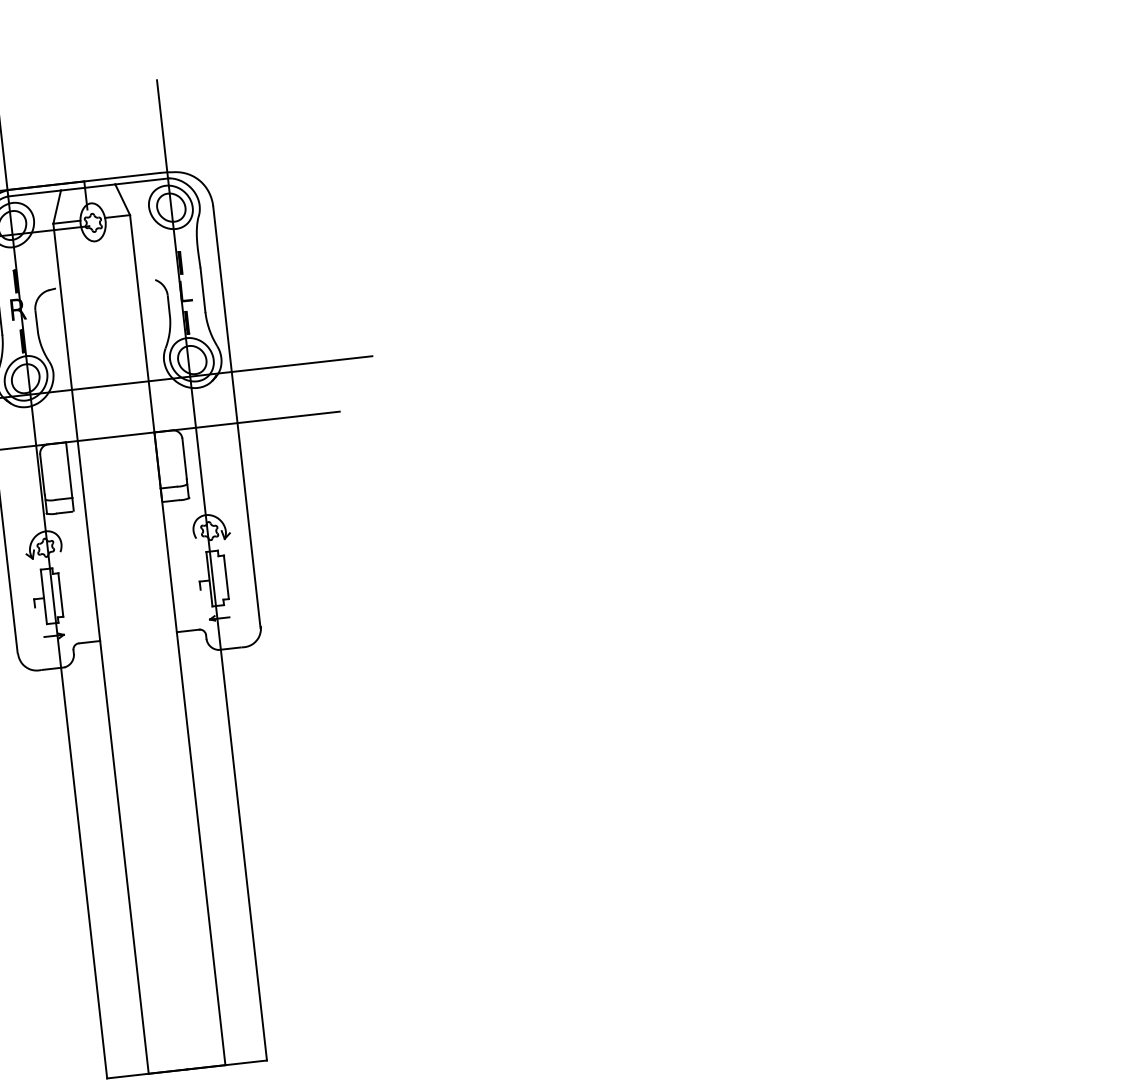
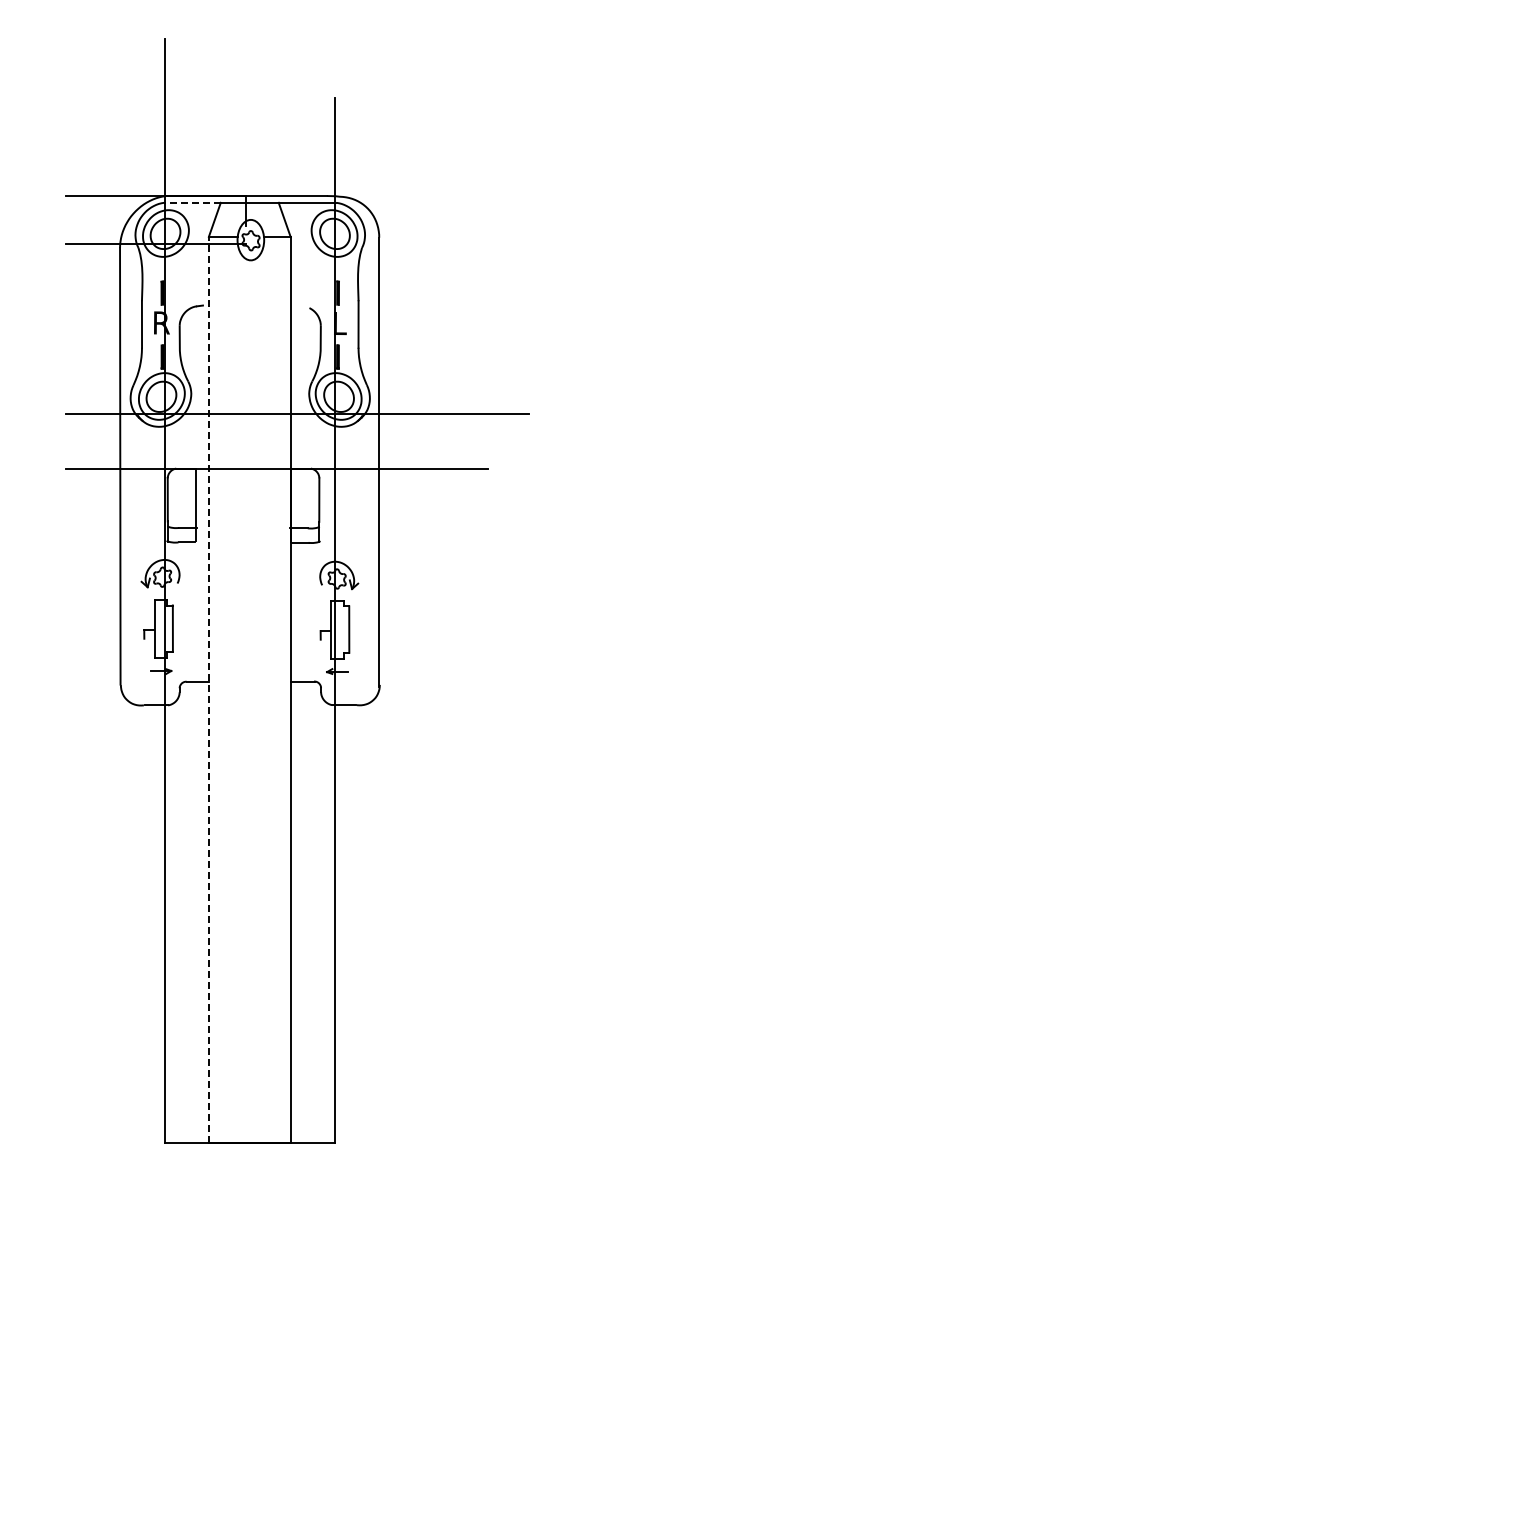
line: (33, 193) -> (191, 202), solid -> dashed
line: (100, 648) -> (208, 689), solid -> dashed

